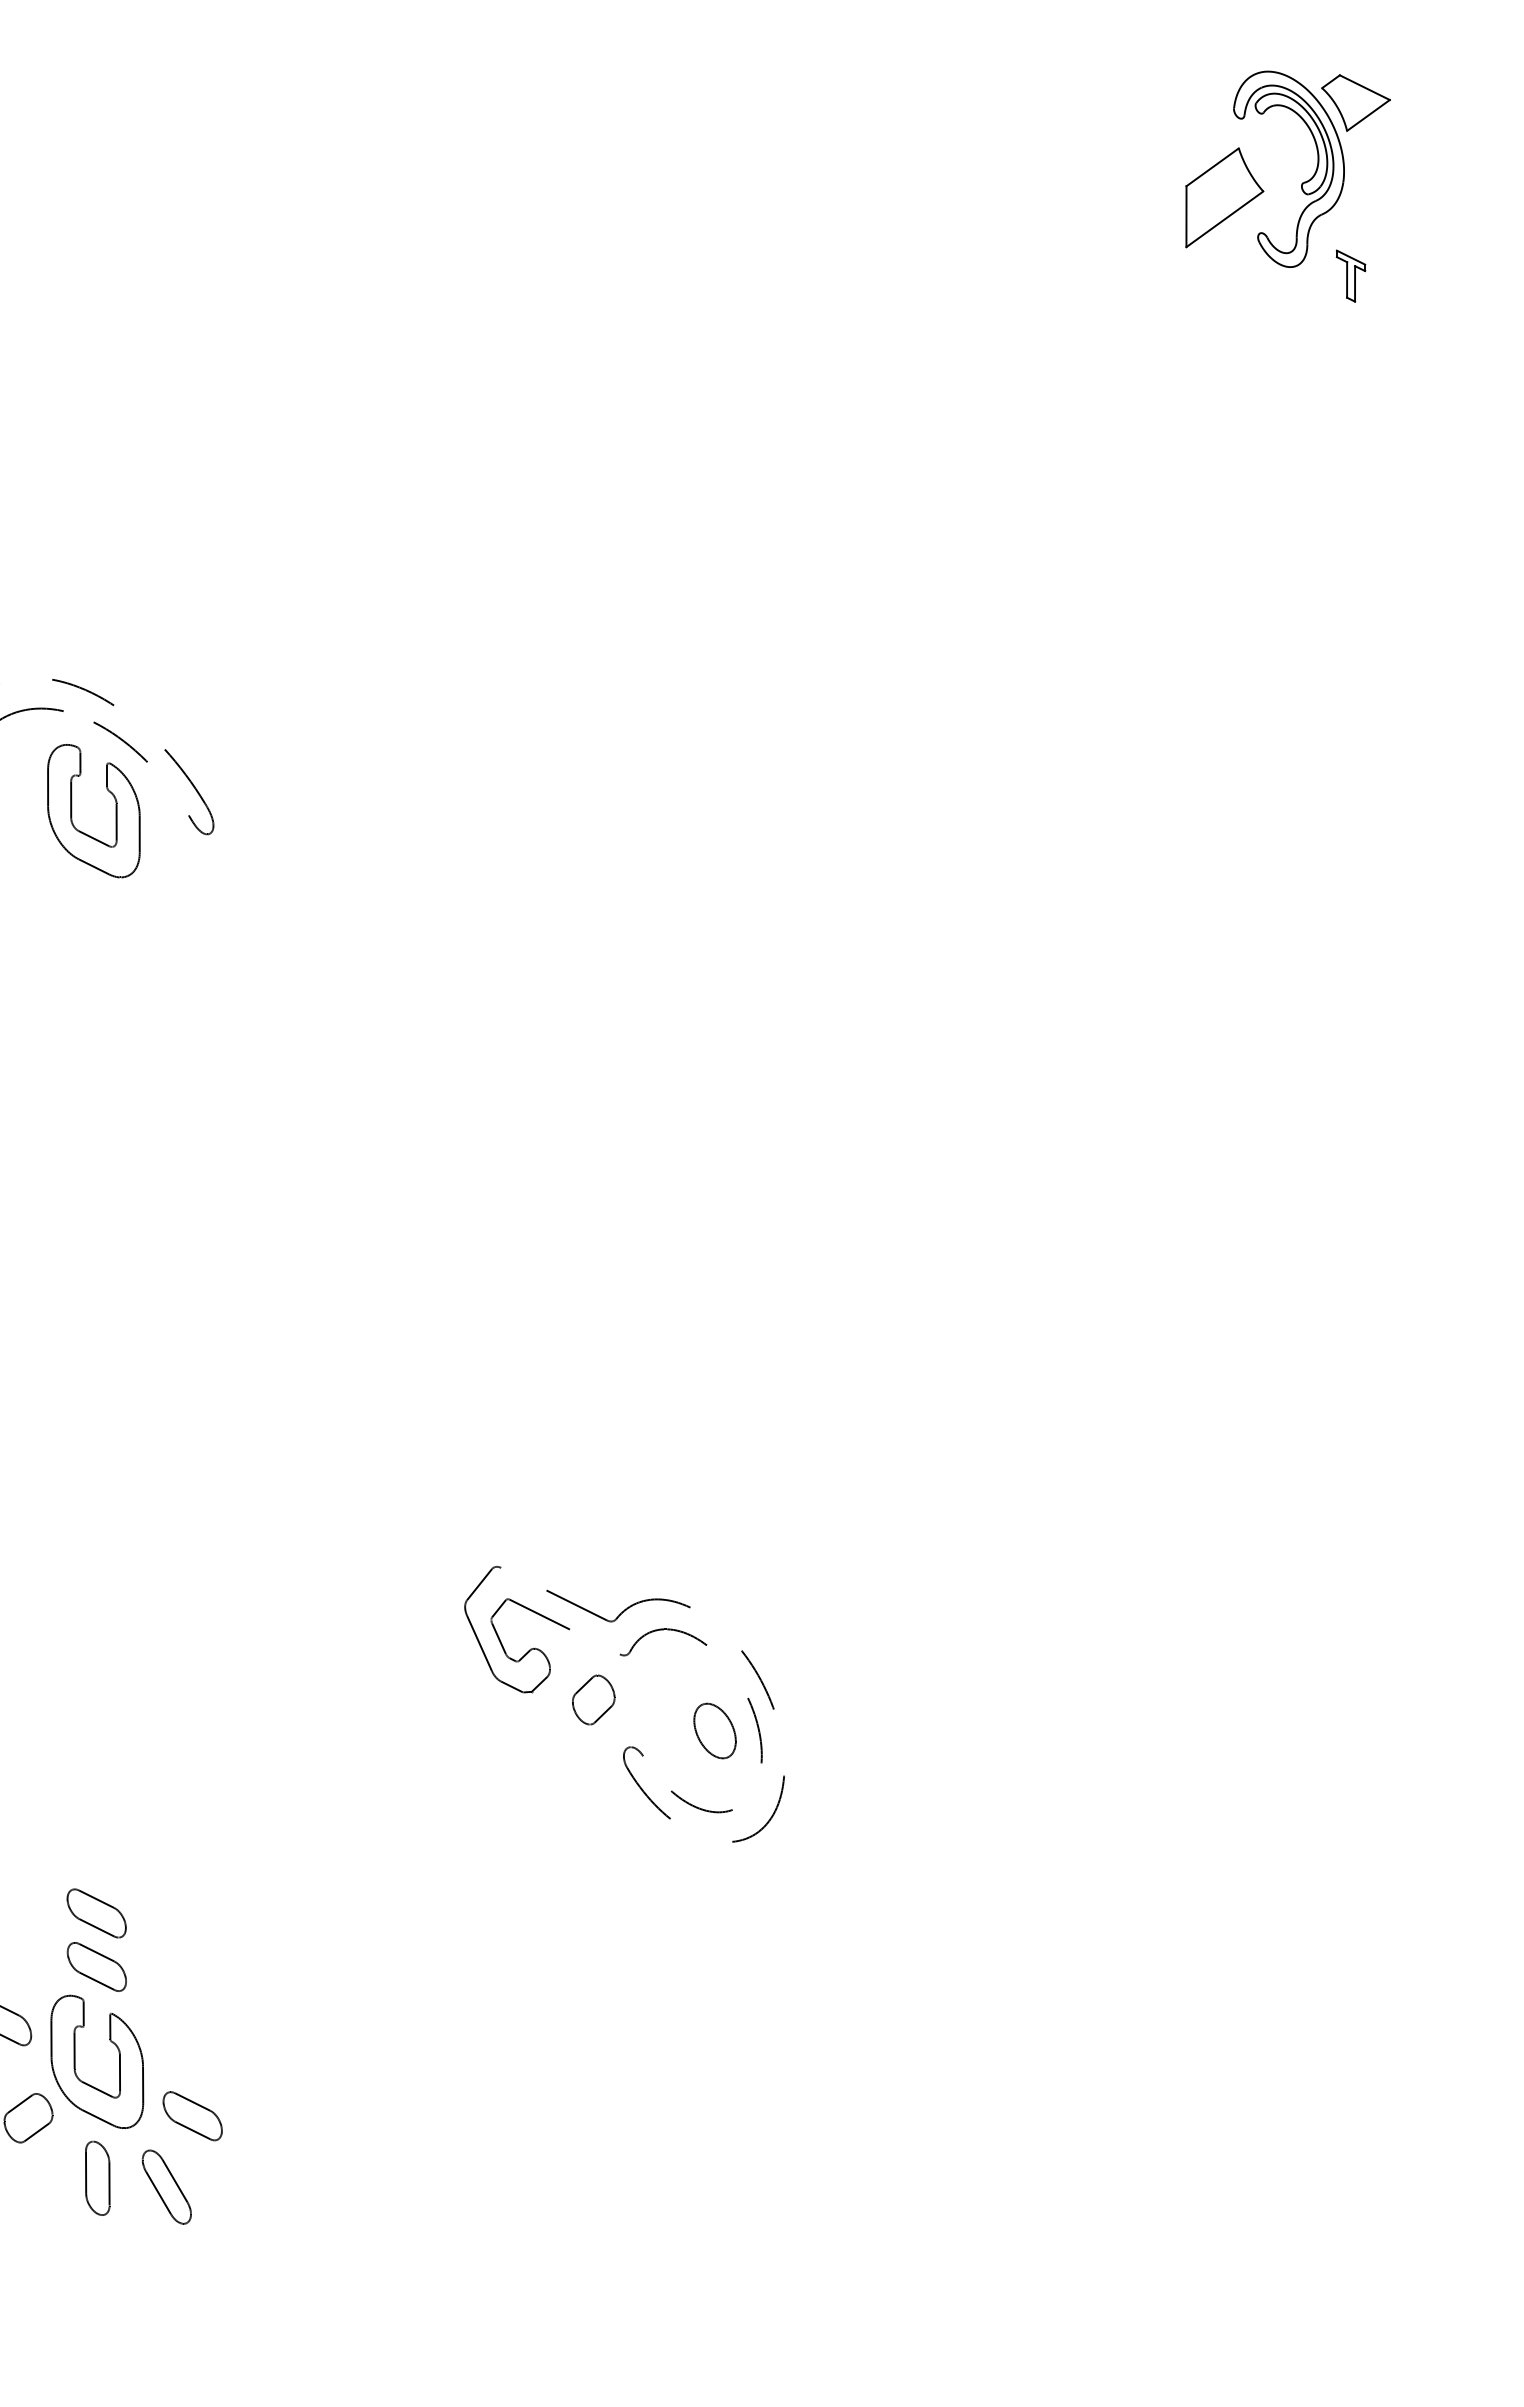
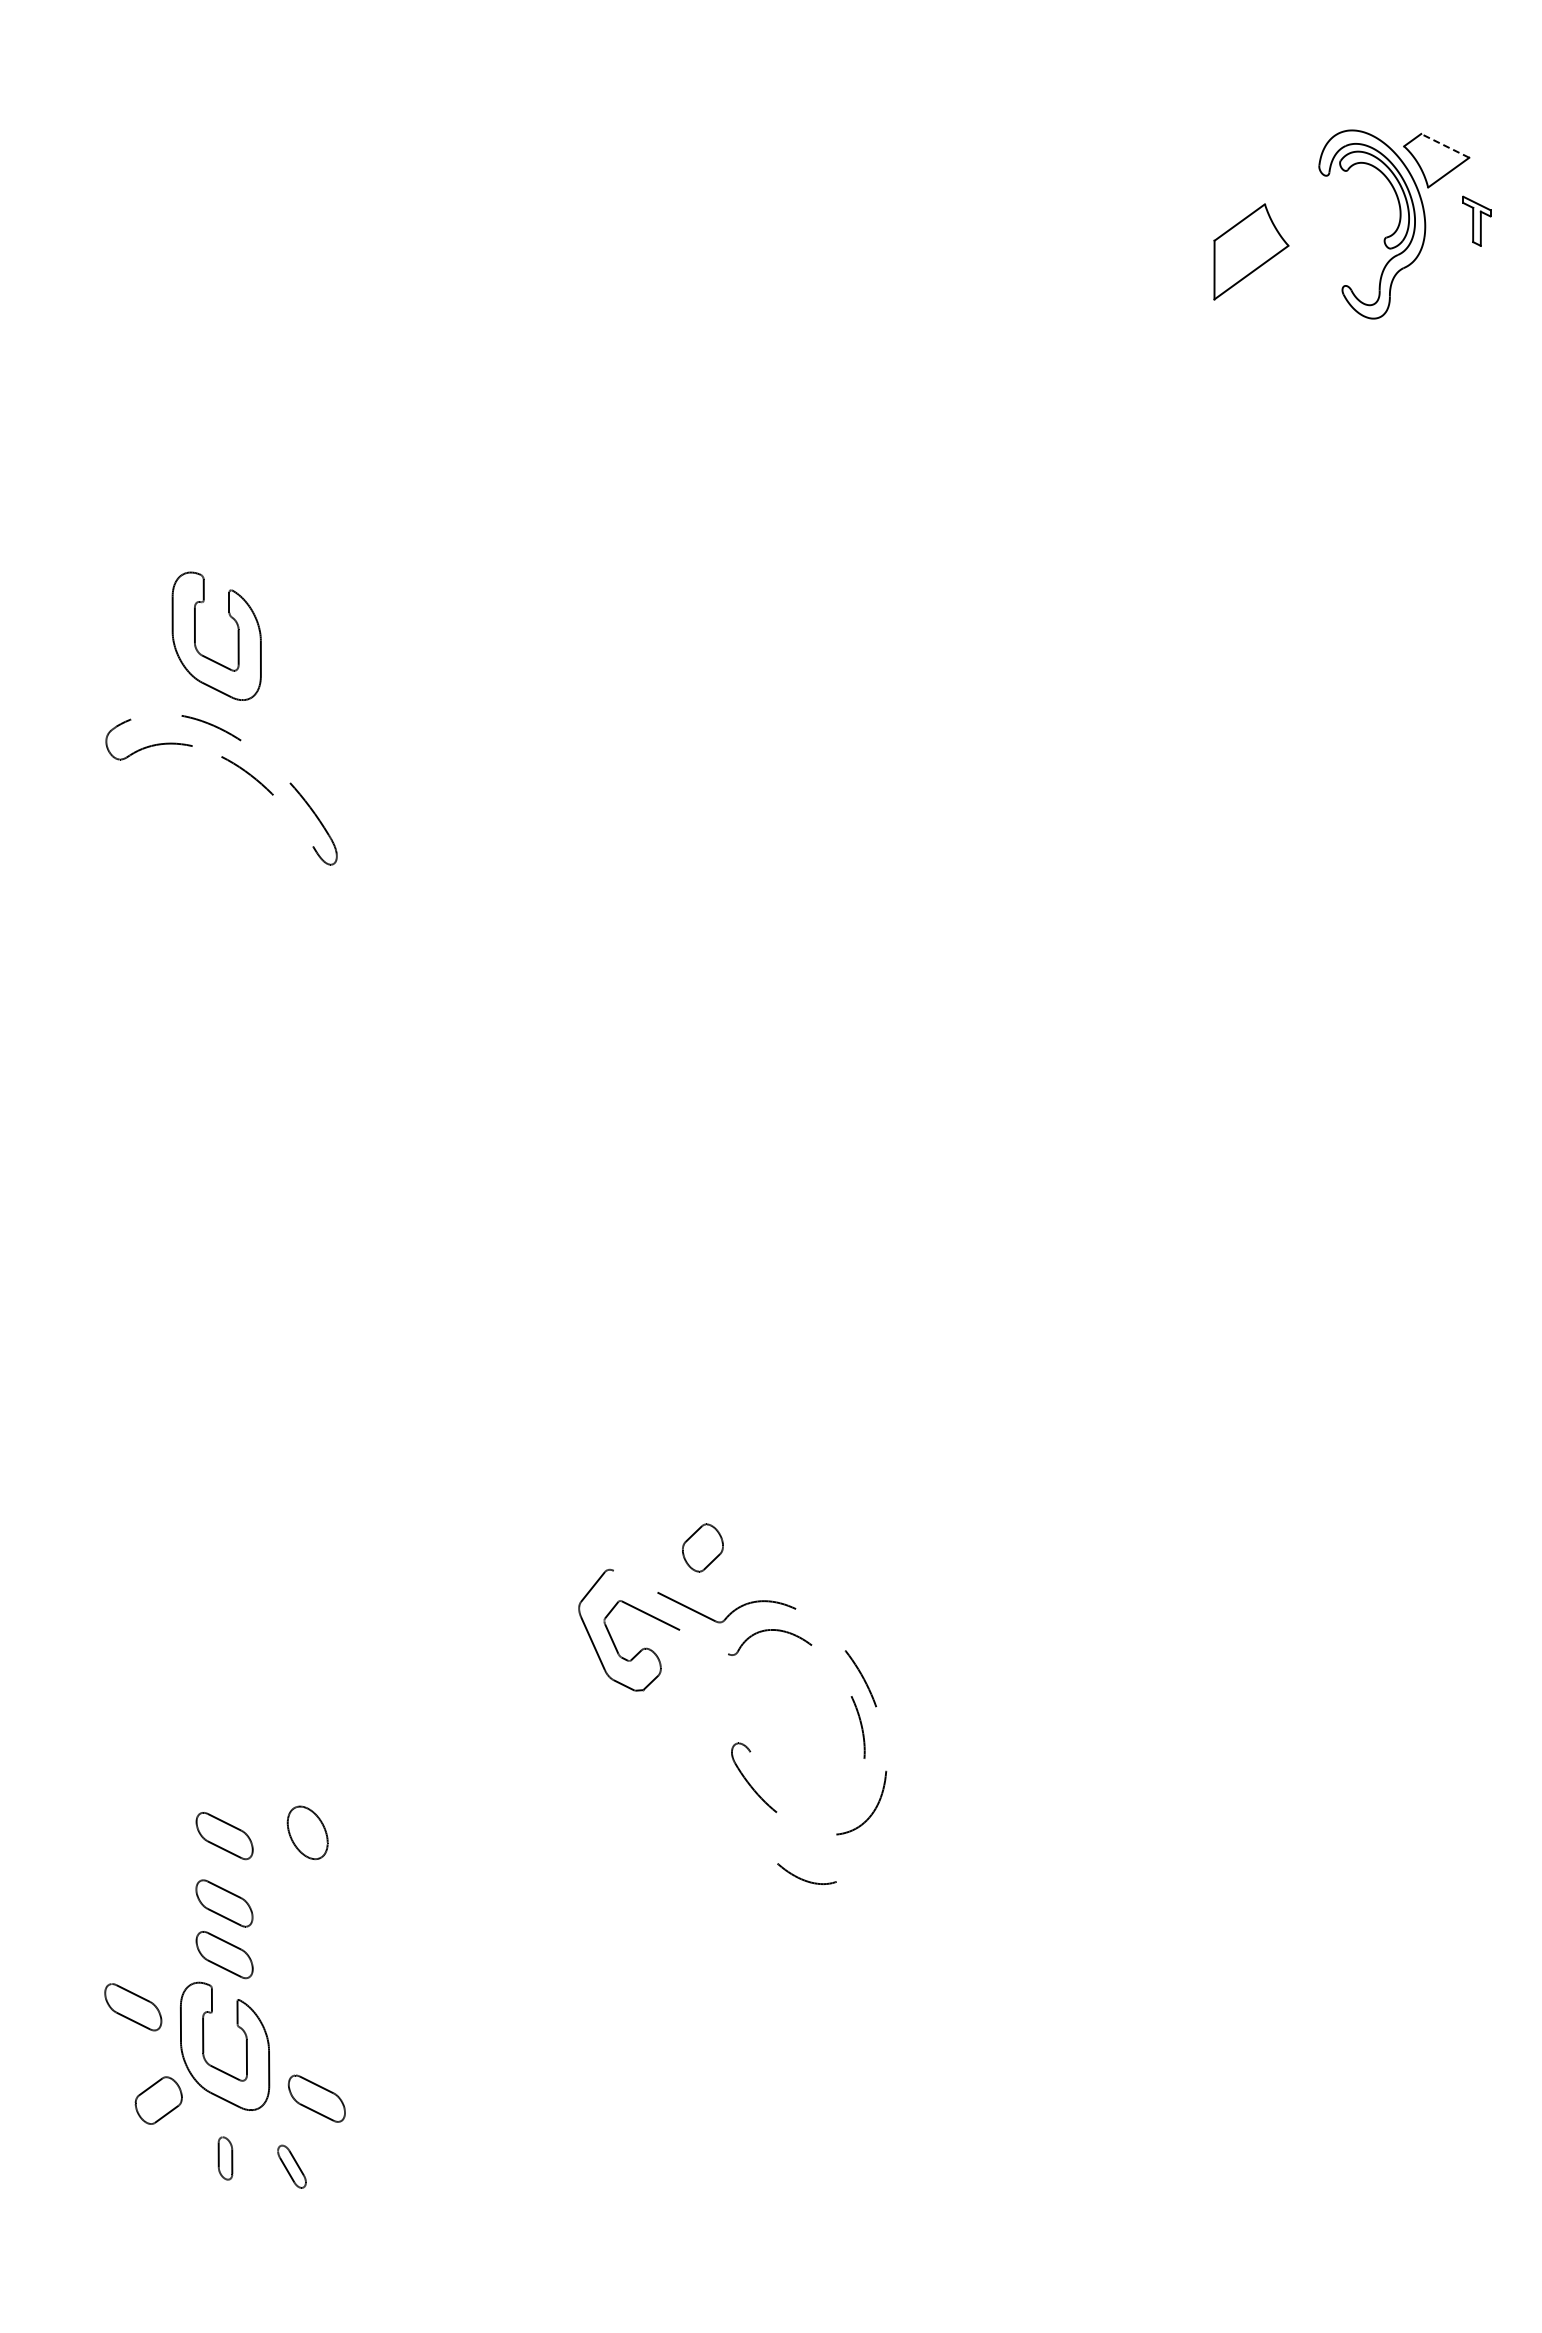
line: (1365, 87) -> (1445, 145), solid -> dashed
part: (1224, 197) -> (1251, 251), moved
part: (1350, 275) -> (1476, 220), moved
part: (71, 810) -> (195, 635), moved
part: (593, 1699) -> (702, 1547), moved
part: (714, 1730) -> (307, 1832), moved
curve: (700, 1807) -> (805, 1879), moved
part: (96, 1843) -> (224, 1836), added
part: (97, 2178) -> (225, 2158), size x0.6
part: (166, 2186) -> (291, 2166), size x0.6

